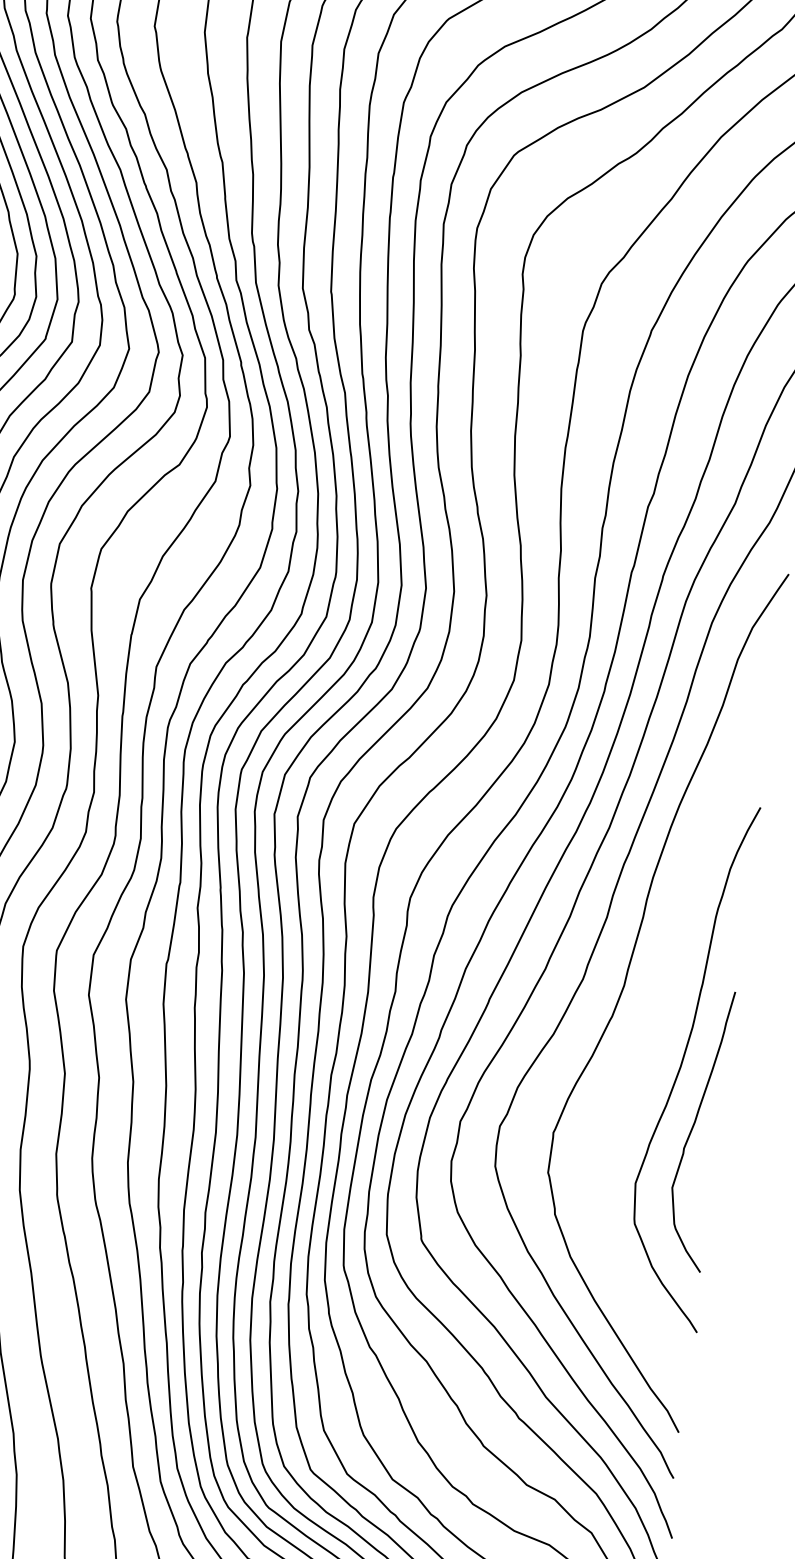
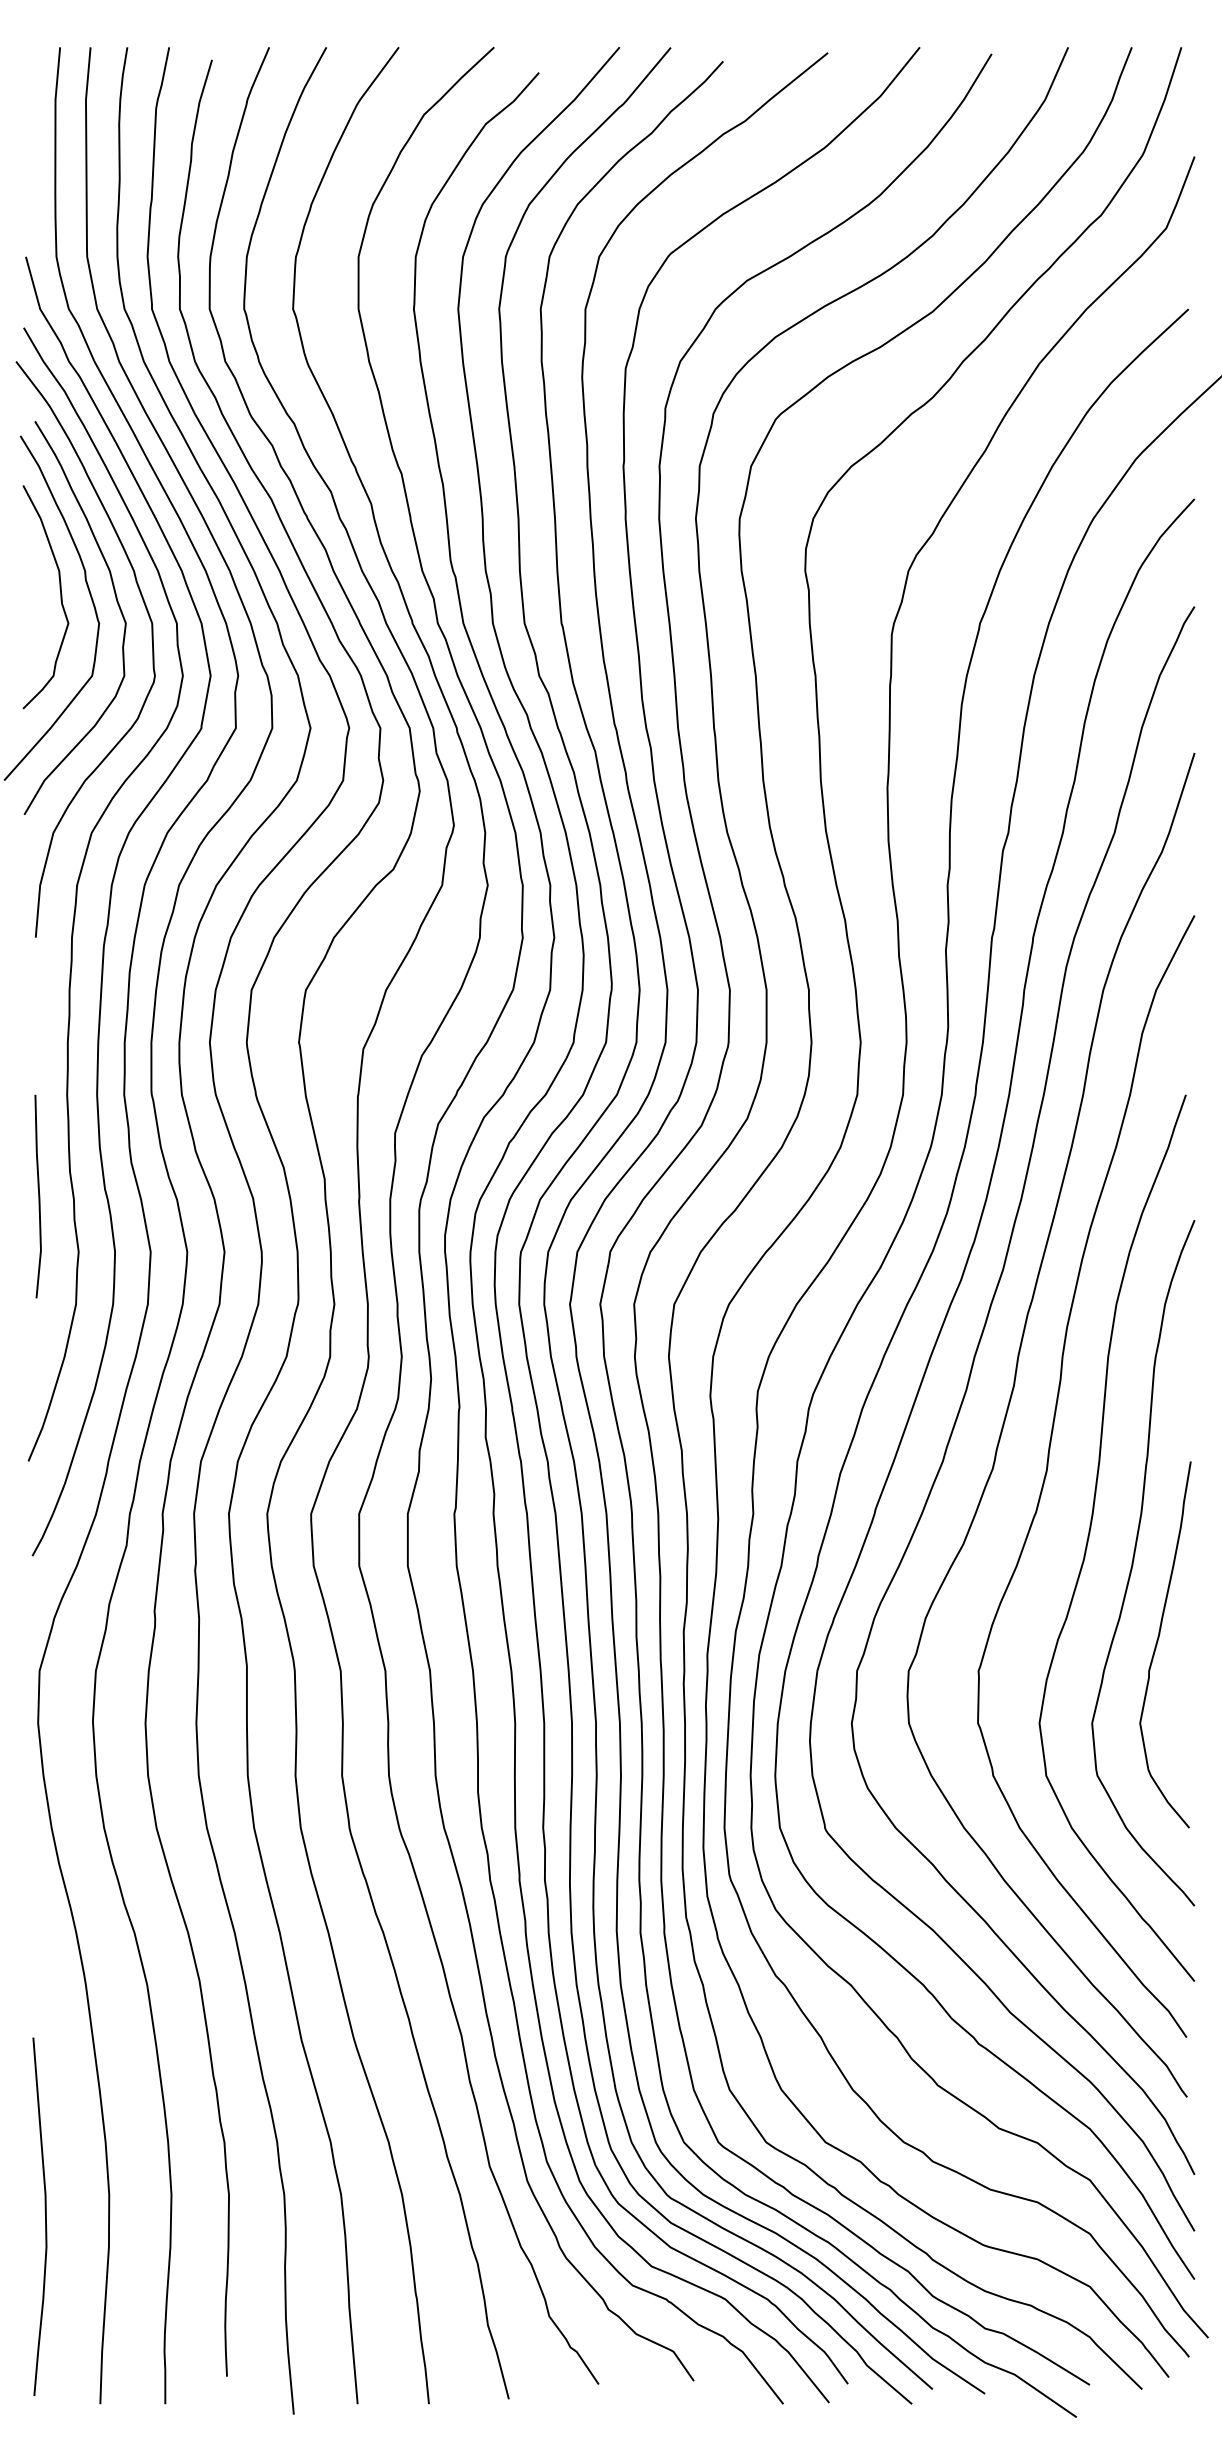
curve: (651, 1037) -> (1090, 1533), added

